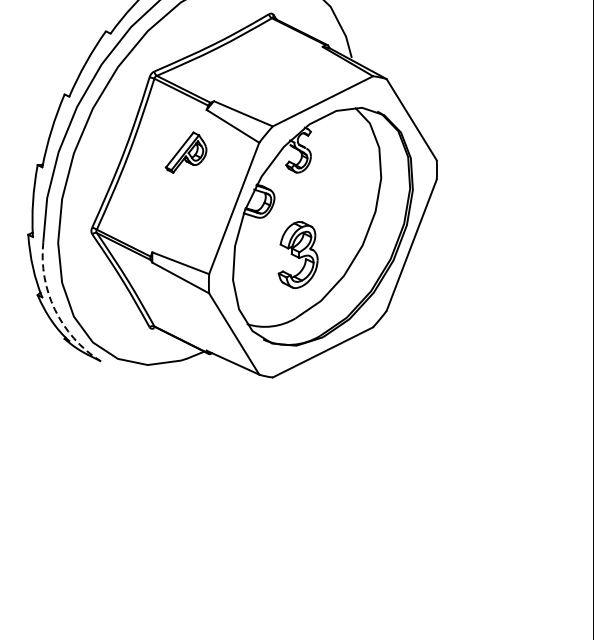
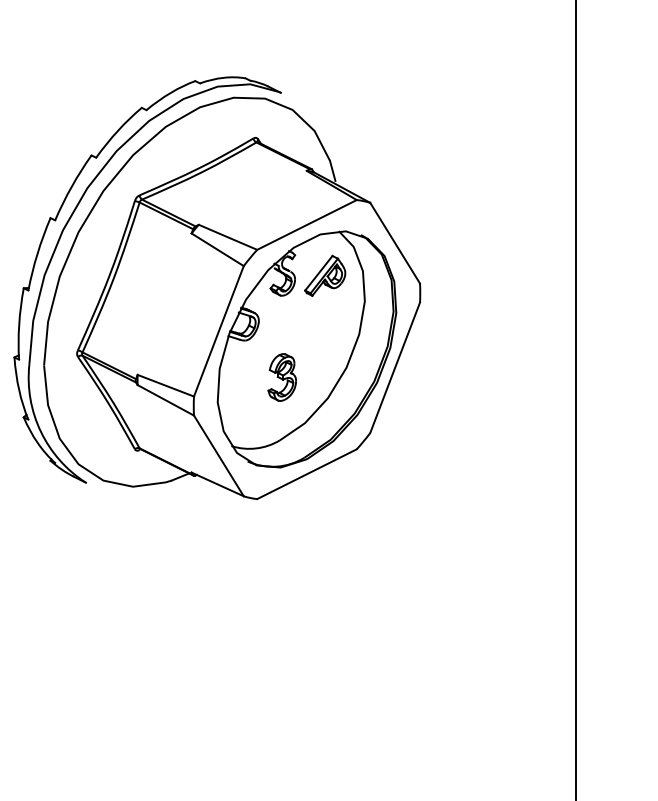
part: (186, 152) -> (325, 275), moved
part: (297, 255) -> (281, 377), size x0.71
arc: (54, 309) -> (40, 431), dashed -> solid

